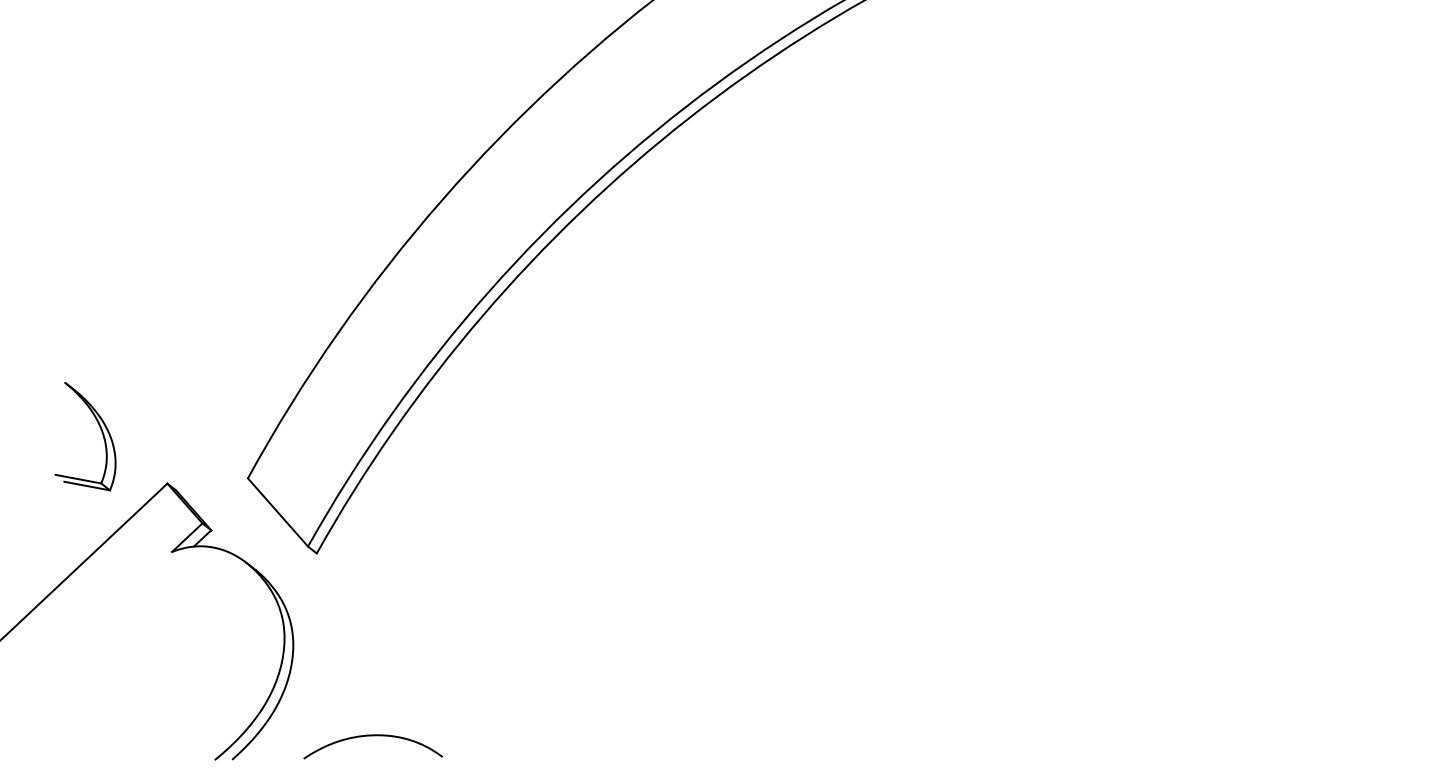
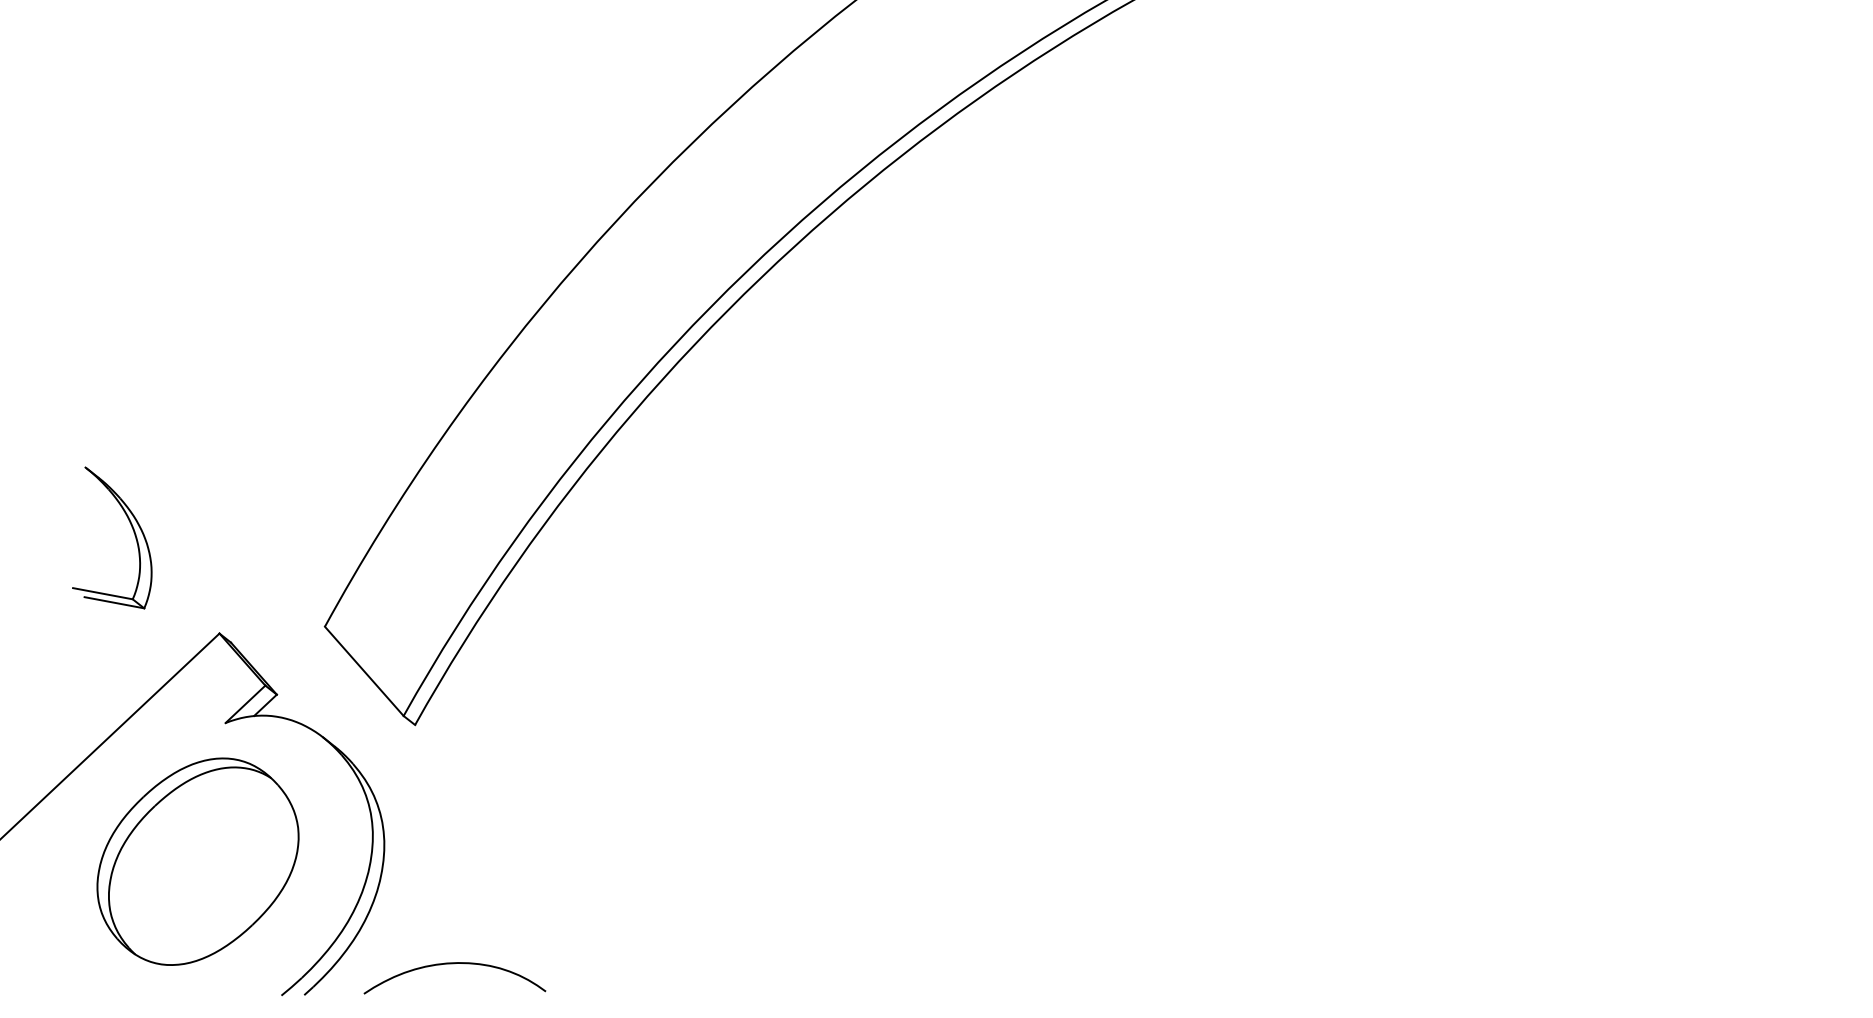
part: (100, 428) -> (131, 527), moved
part: (150, 657) -> (197, 861), added
curve: (372, 736) -> (454, 964), moved

